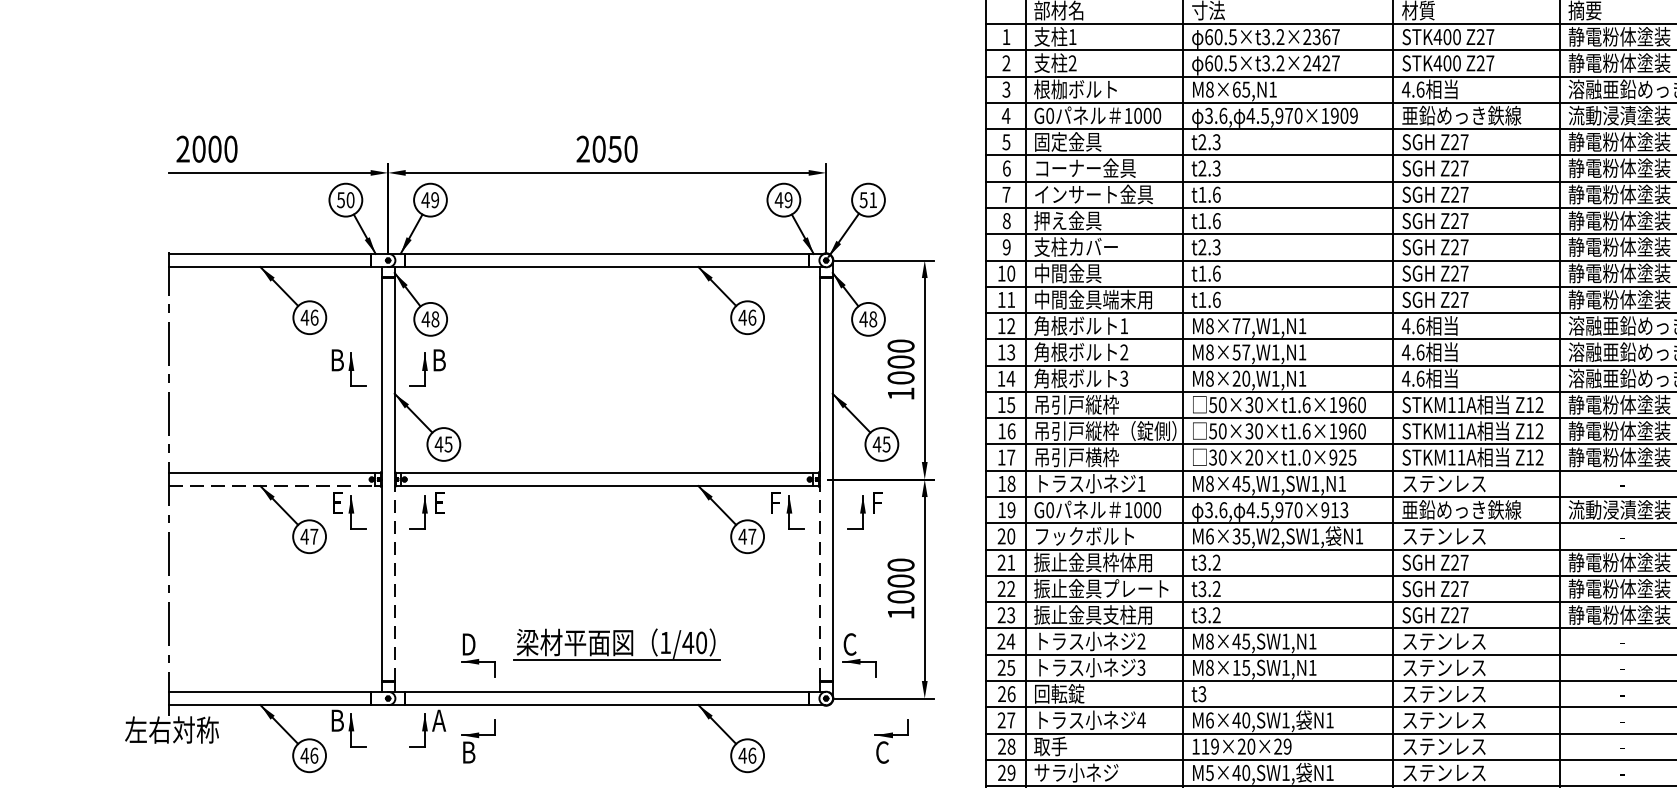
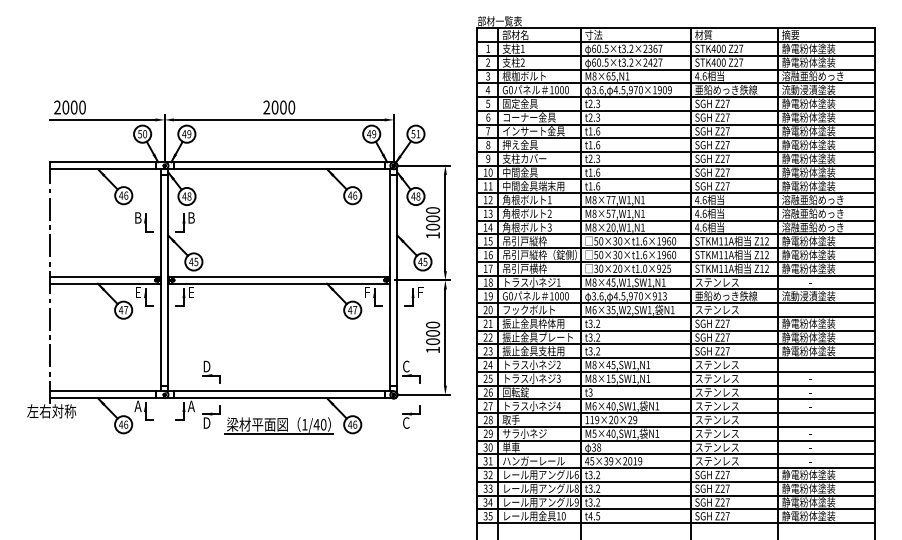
text: (613, 149) -> (282, 107), 2050 -> 2000
line: (272, 485) -> (104, 283), dashed -> solid
line: (395, 581) -> (168, 333), dashed -> solid
line: (819, 581) -> (390, 333), dashed -> solid
part: (615, 644) -> (278, 425), moved
text: (336, 720) -> (137, 406), B -> A
part: (892, 739) -> (411, 416), moved
text: (467, 751) -> (206, 422), B -> D

